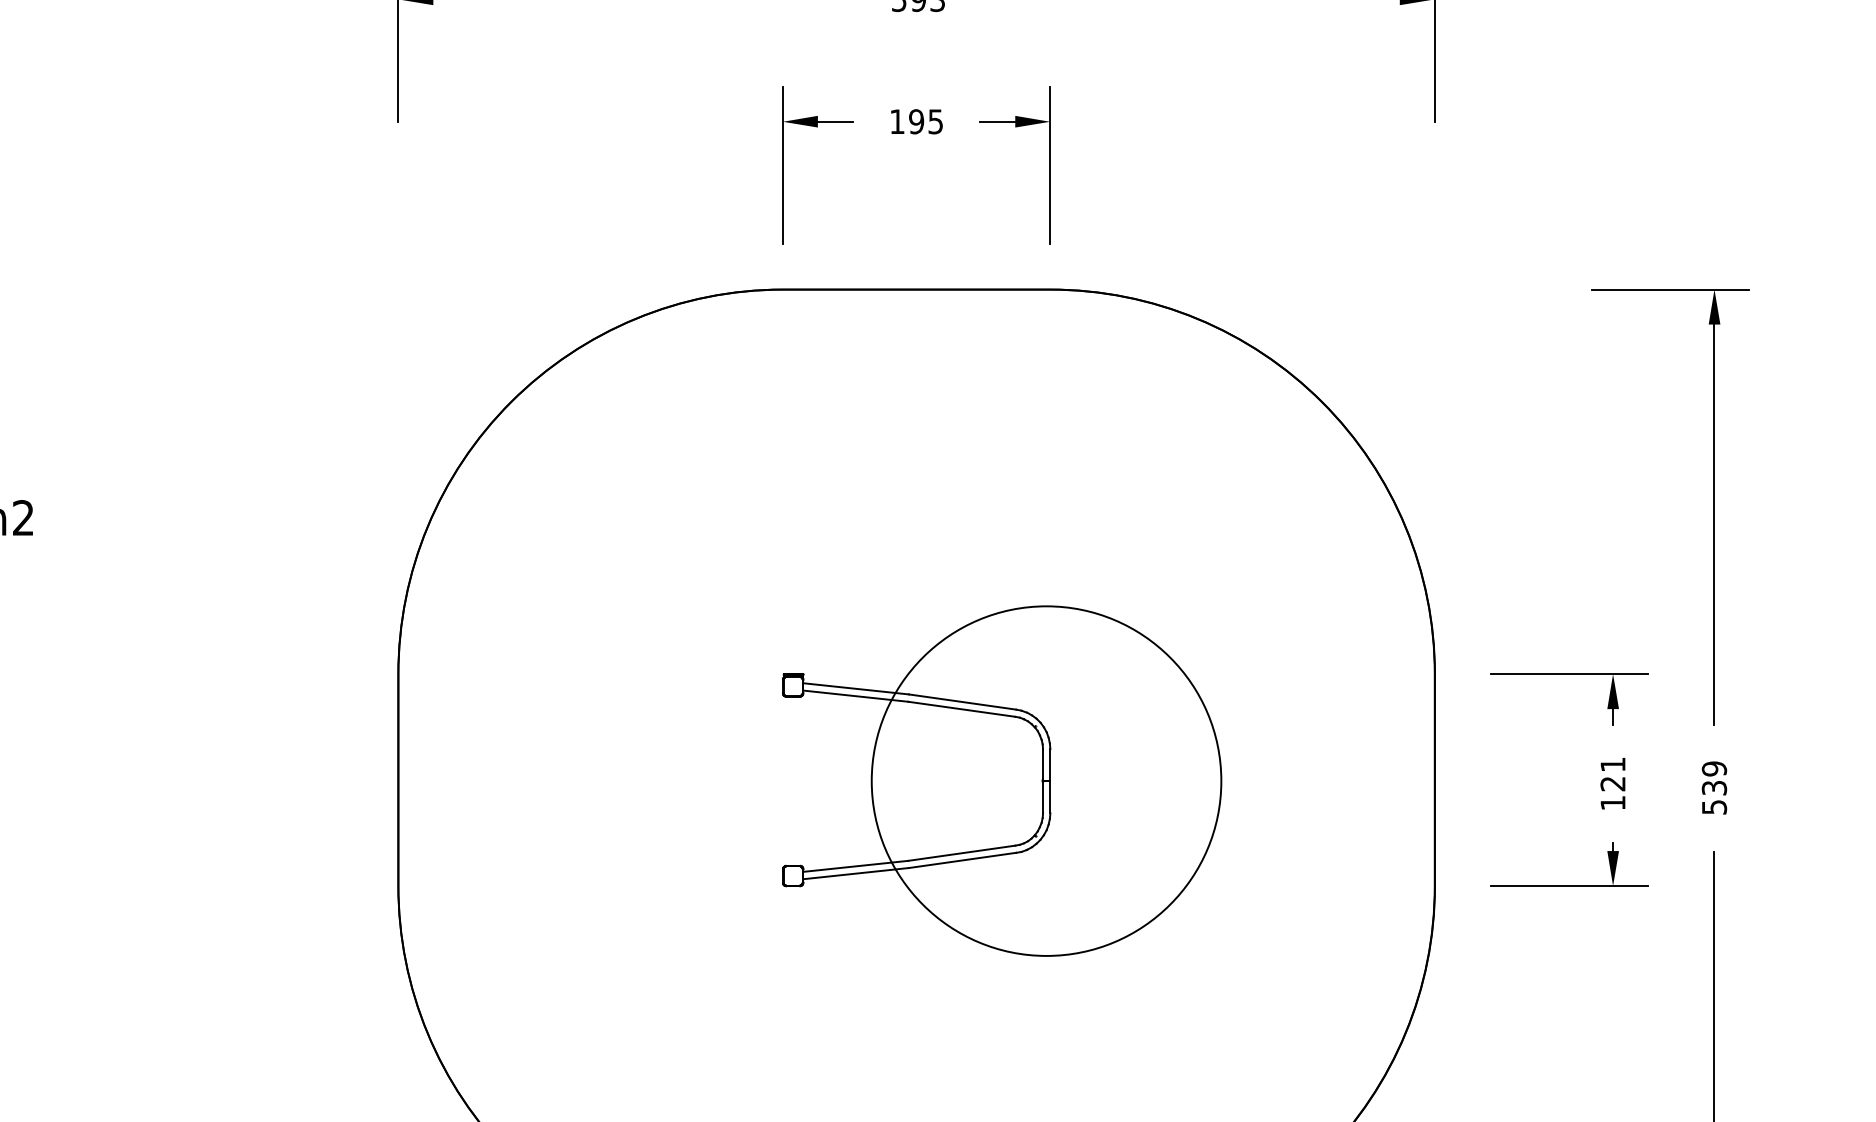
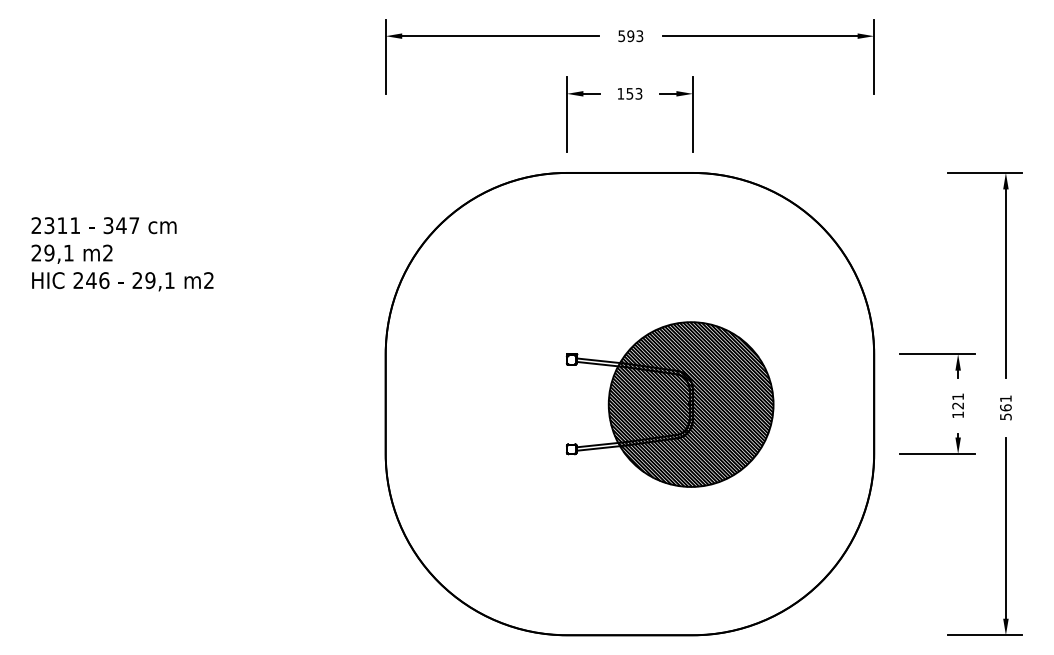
text: (926, 121) -> (634, 93), 195 -> 153
text: (1713, 778) -> (1005, 403), 539 -> 561
hatch: (1045, 780) -> (690, 404), added

